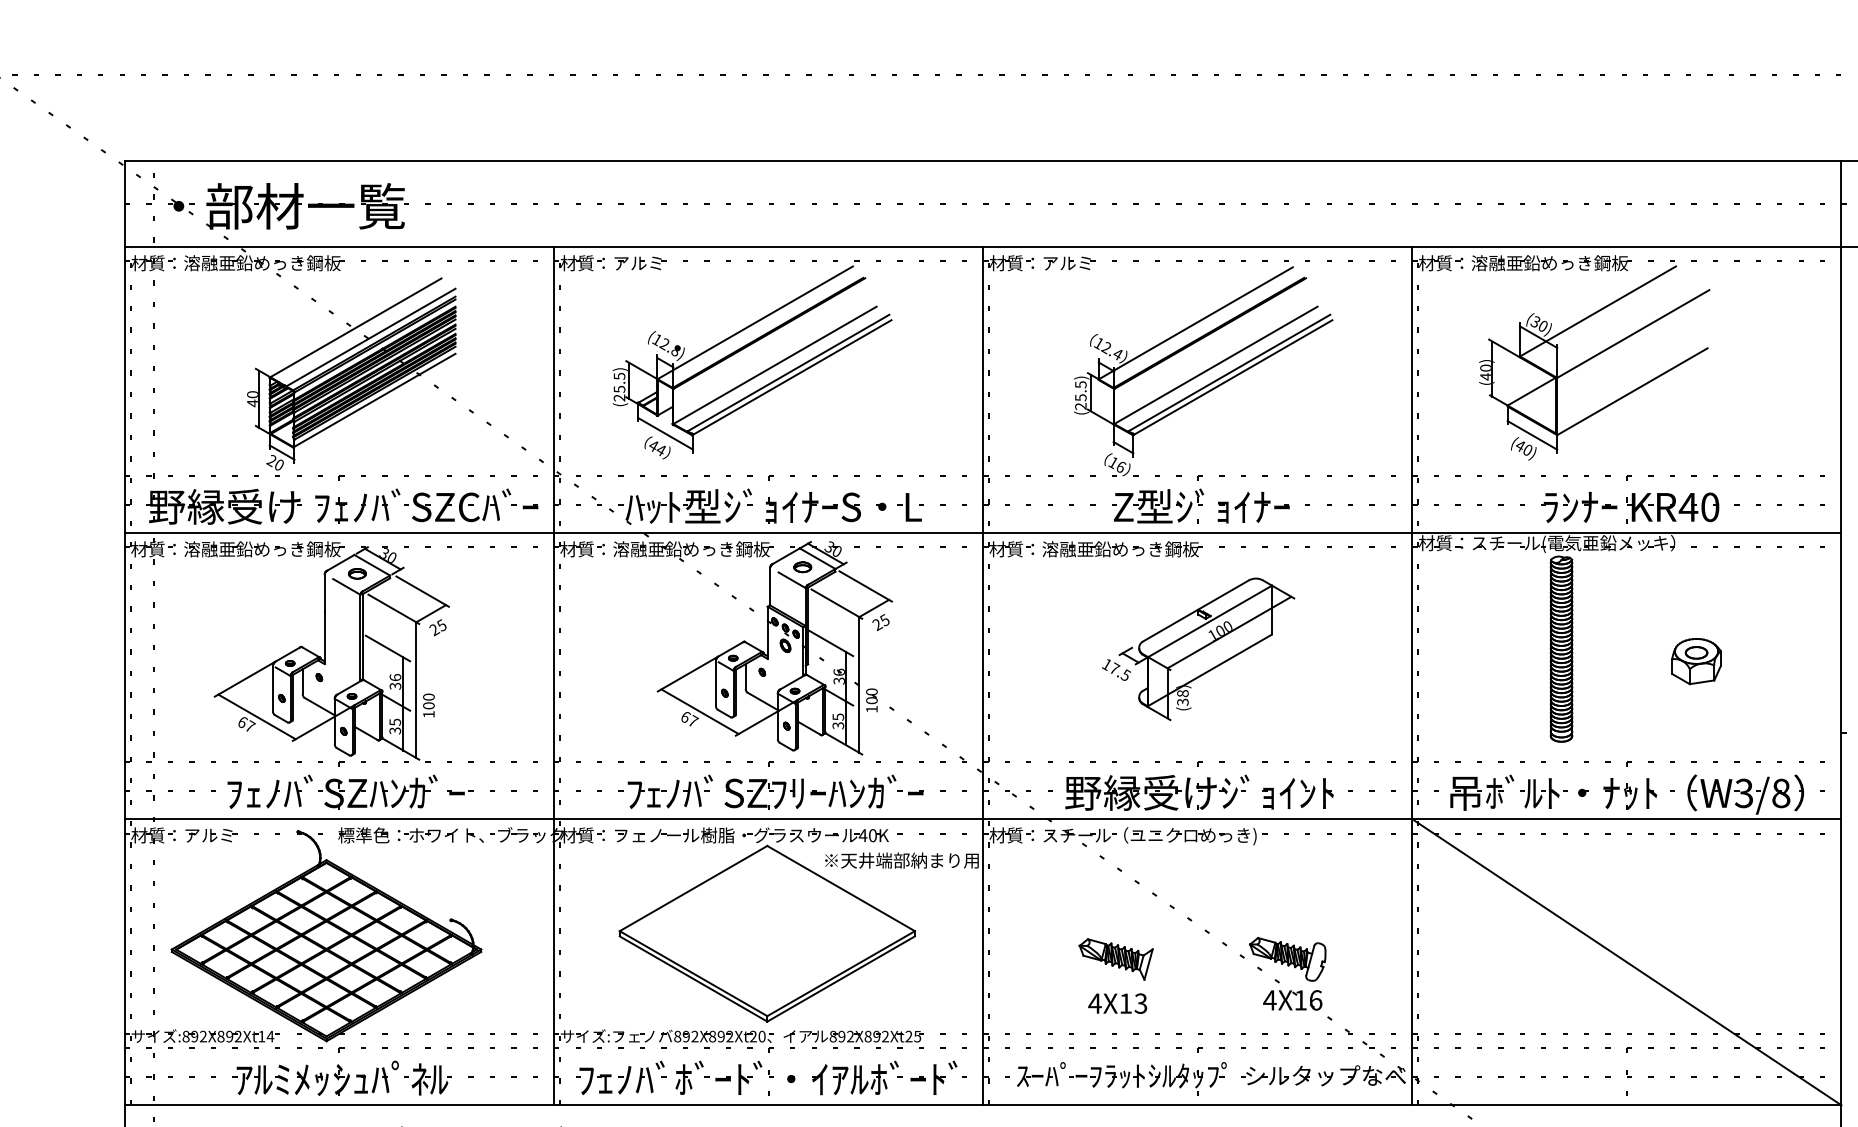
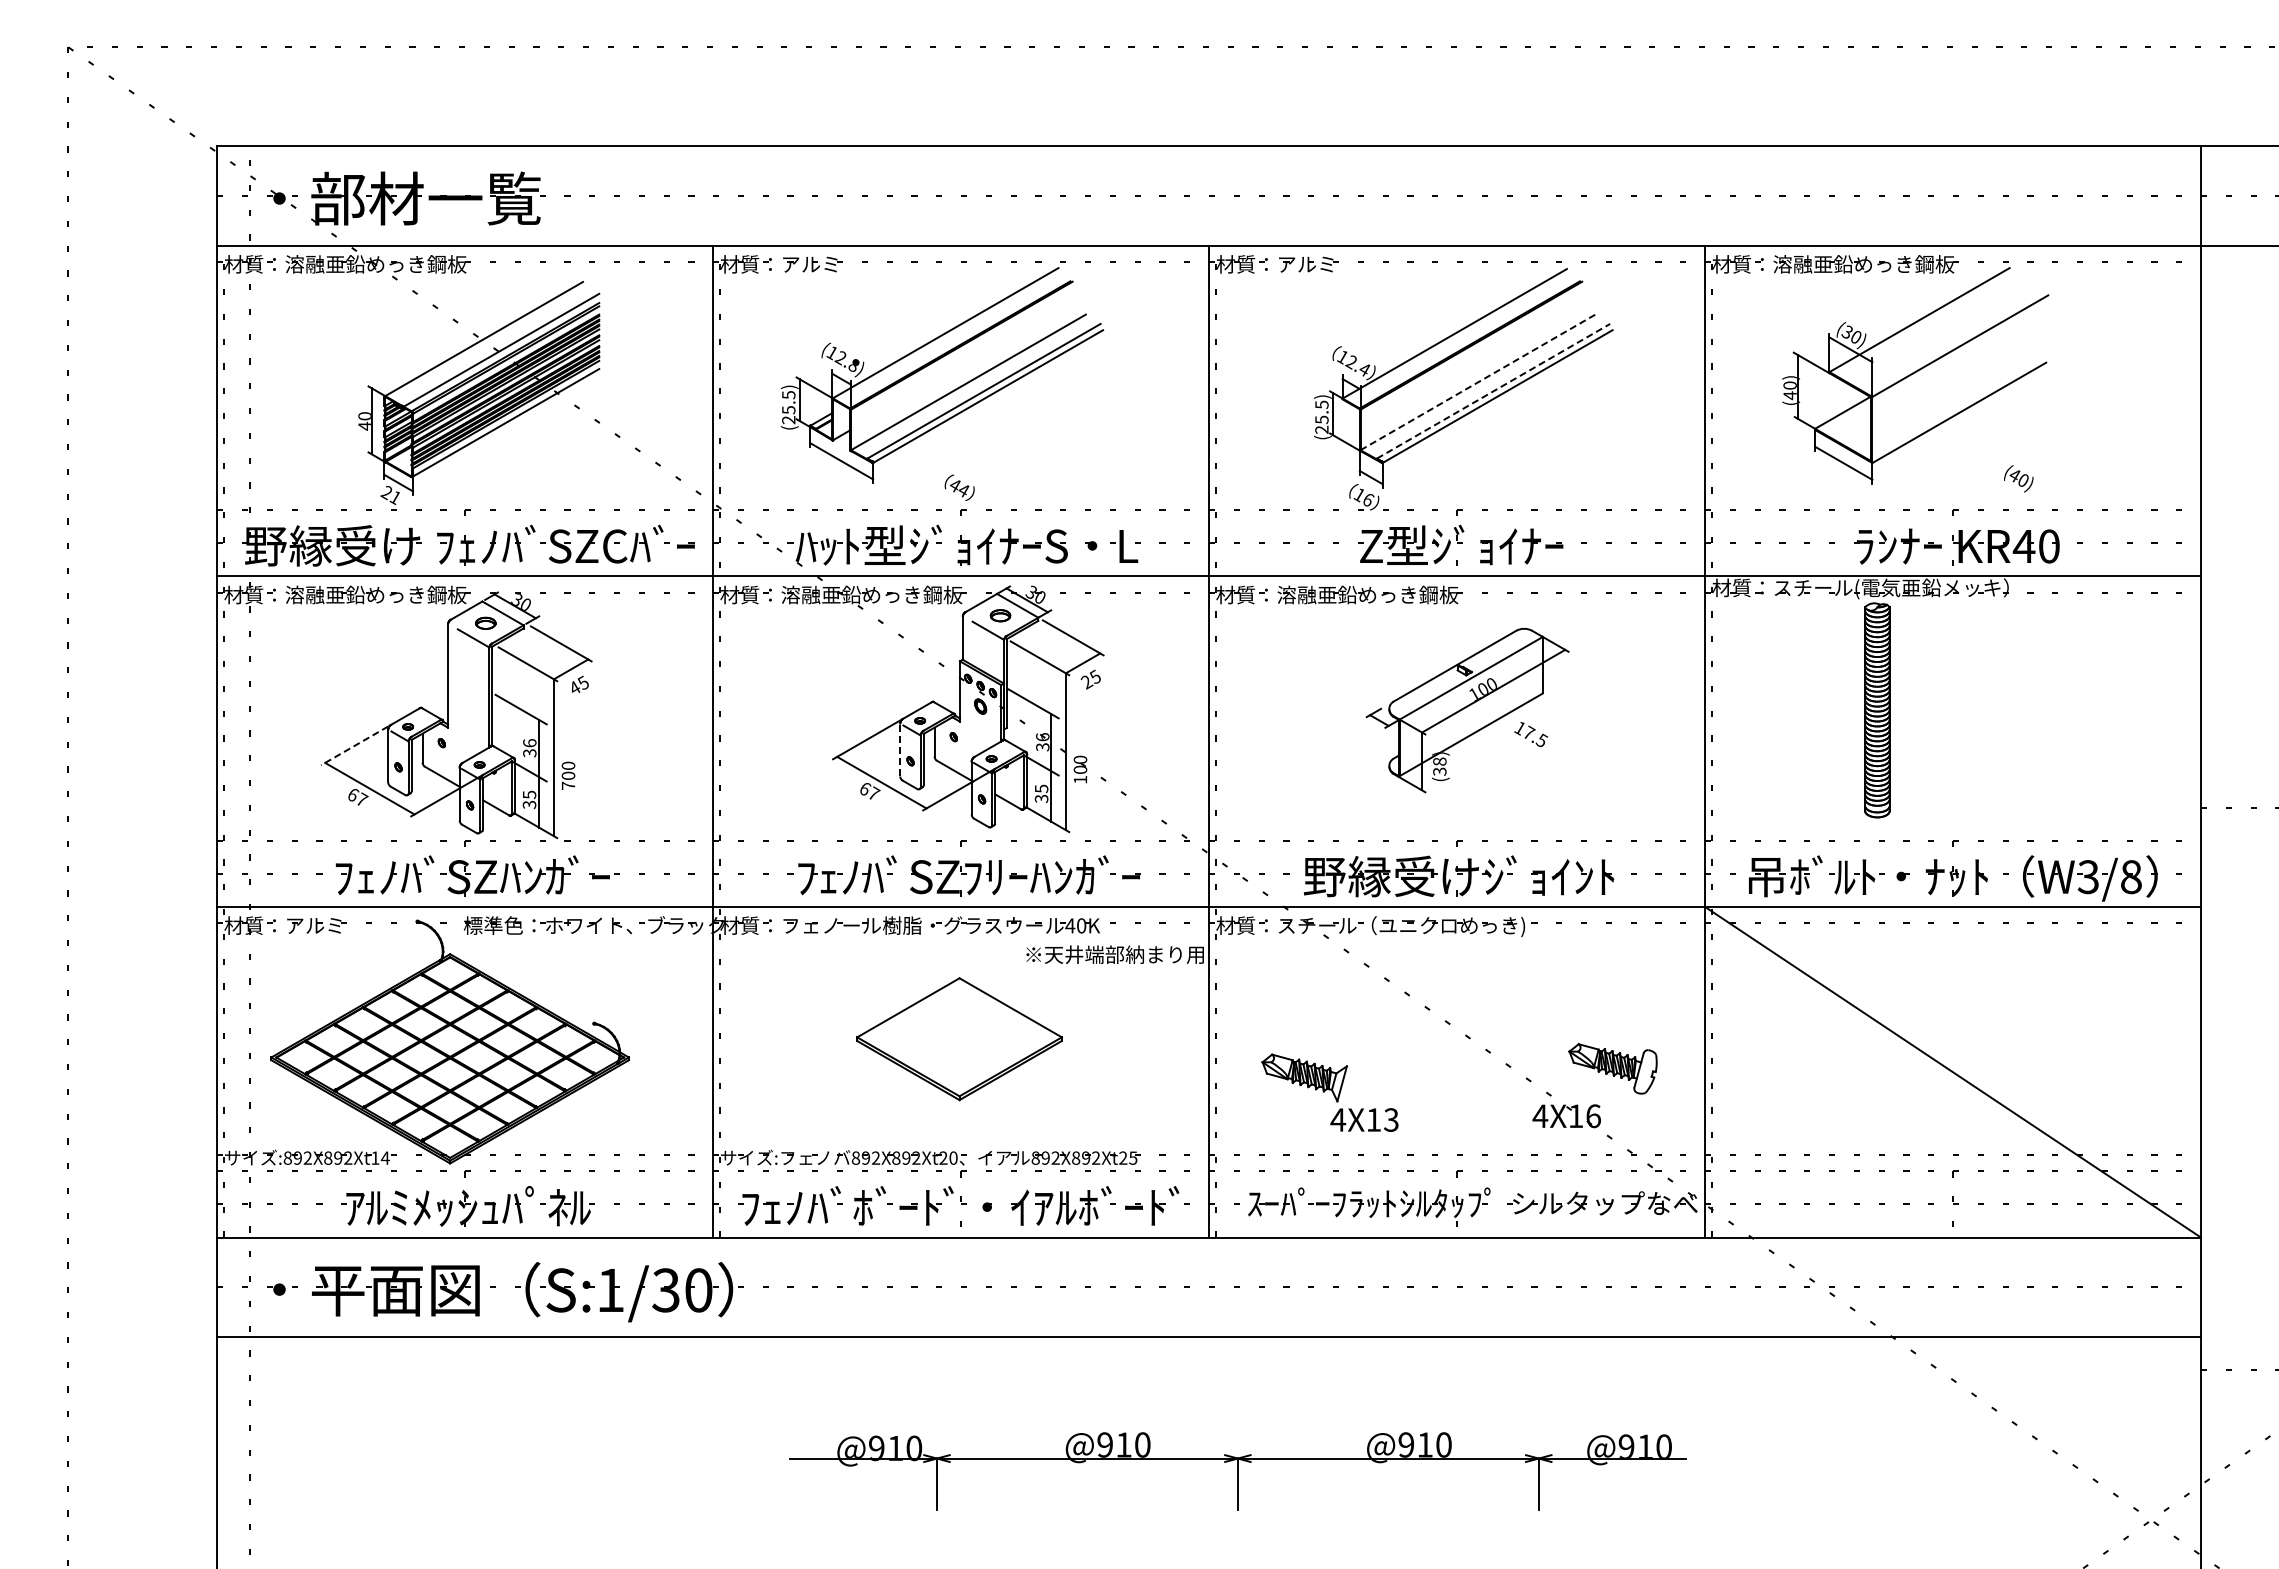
line: (1215, 365) -> (1477, 382), solid -> dashed
line: (1229, 373) -> (1493, 391), solid -> dashed
text: (657, 447) -> (959, 487), moved
text: (1523, 448) -> (2018, 478), moved
text: (278, 465) -> (394, 498), 20 -> 21
text: (434, 630) -> (574, 688), 25 -> 45
part: (1696, 661) -> (2033, 724), removed
text: (1115, 670) -> (1530, 734), moved
line: (243, 679) -> (354, 745), solid -> dashed
line: (716, 683) -> (900, 749), solid -> dashed
text: (428, 714) -> (568, 785), 100 -> 700
part: (767, 933) -> (959, 1038), size x0.6
part: (1115, 959) -> (1304, 1077), moved
part: (1287, 959) -> (1612, 1068), moved

